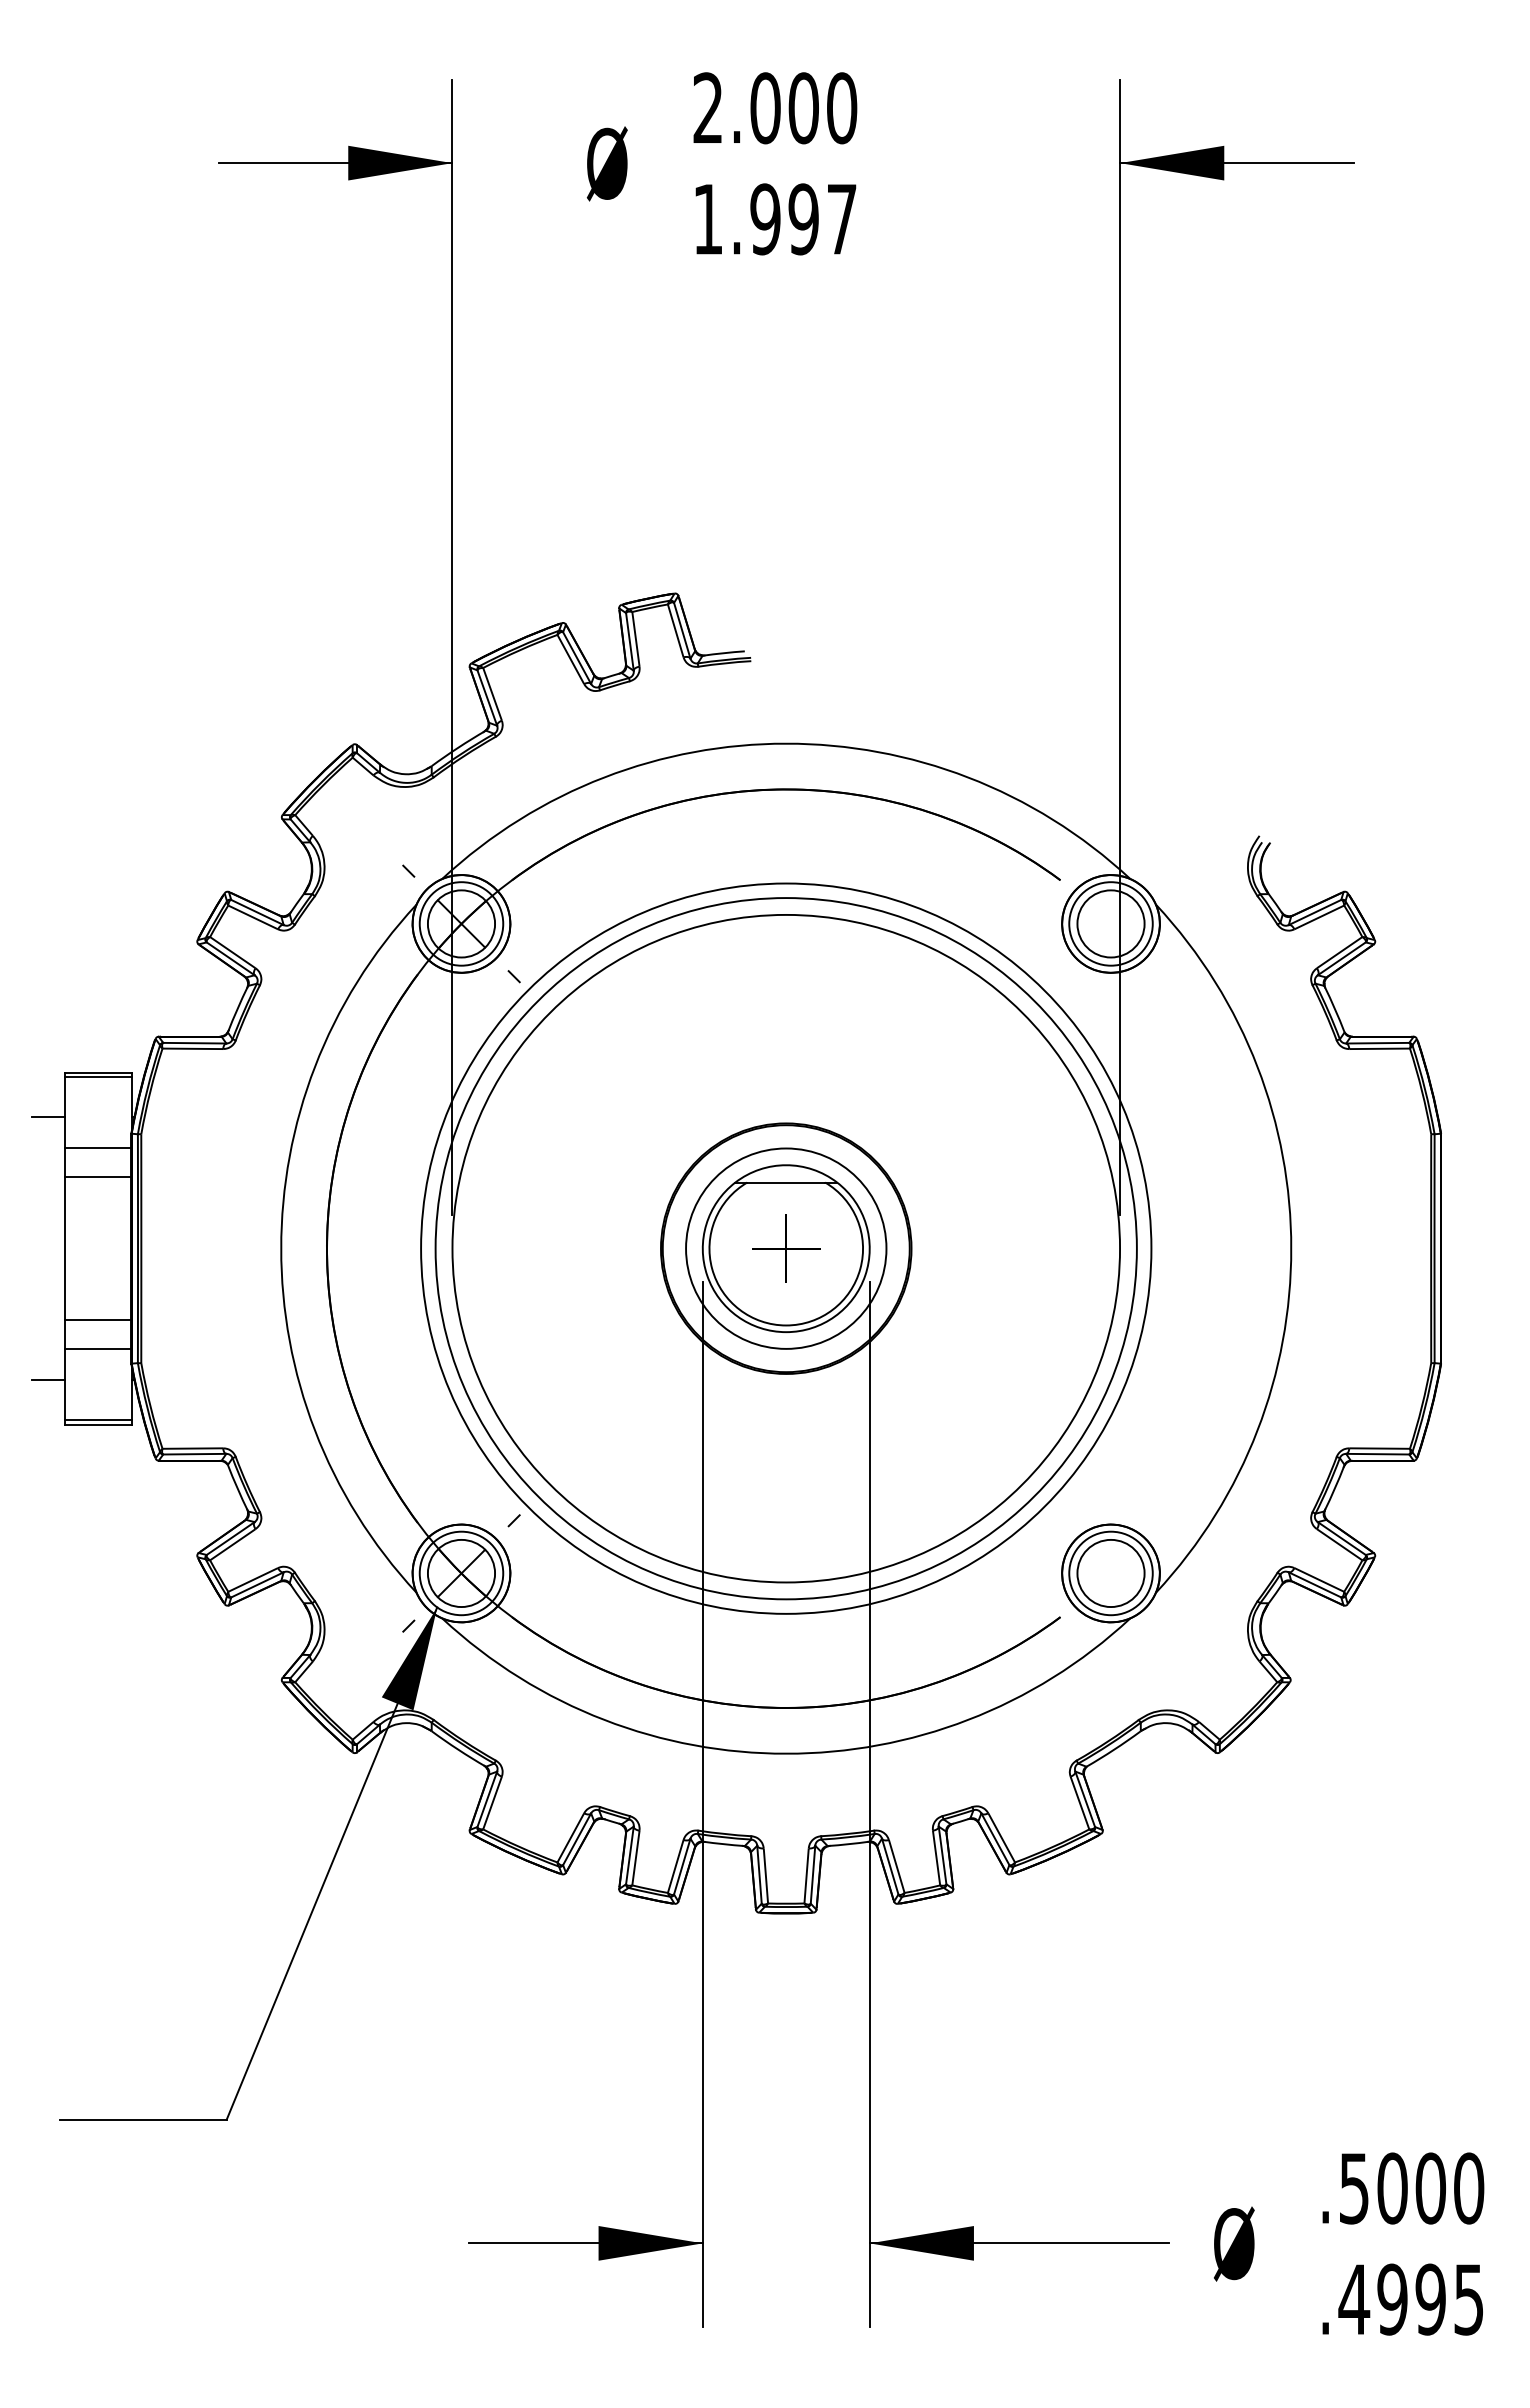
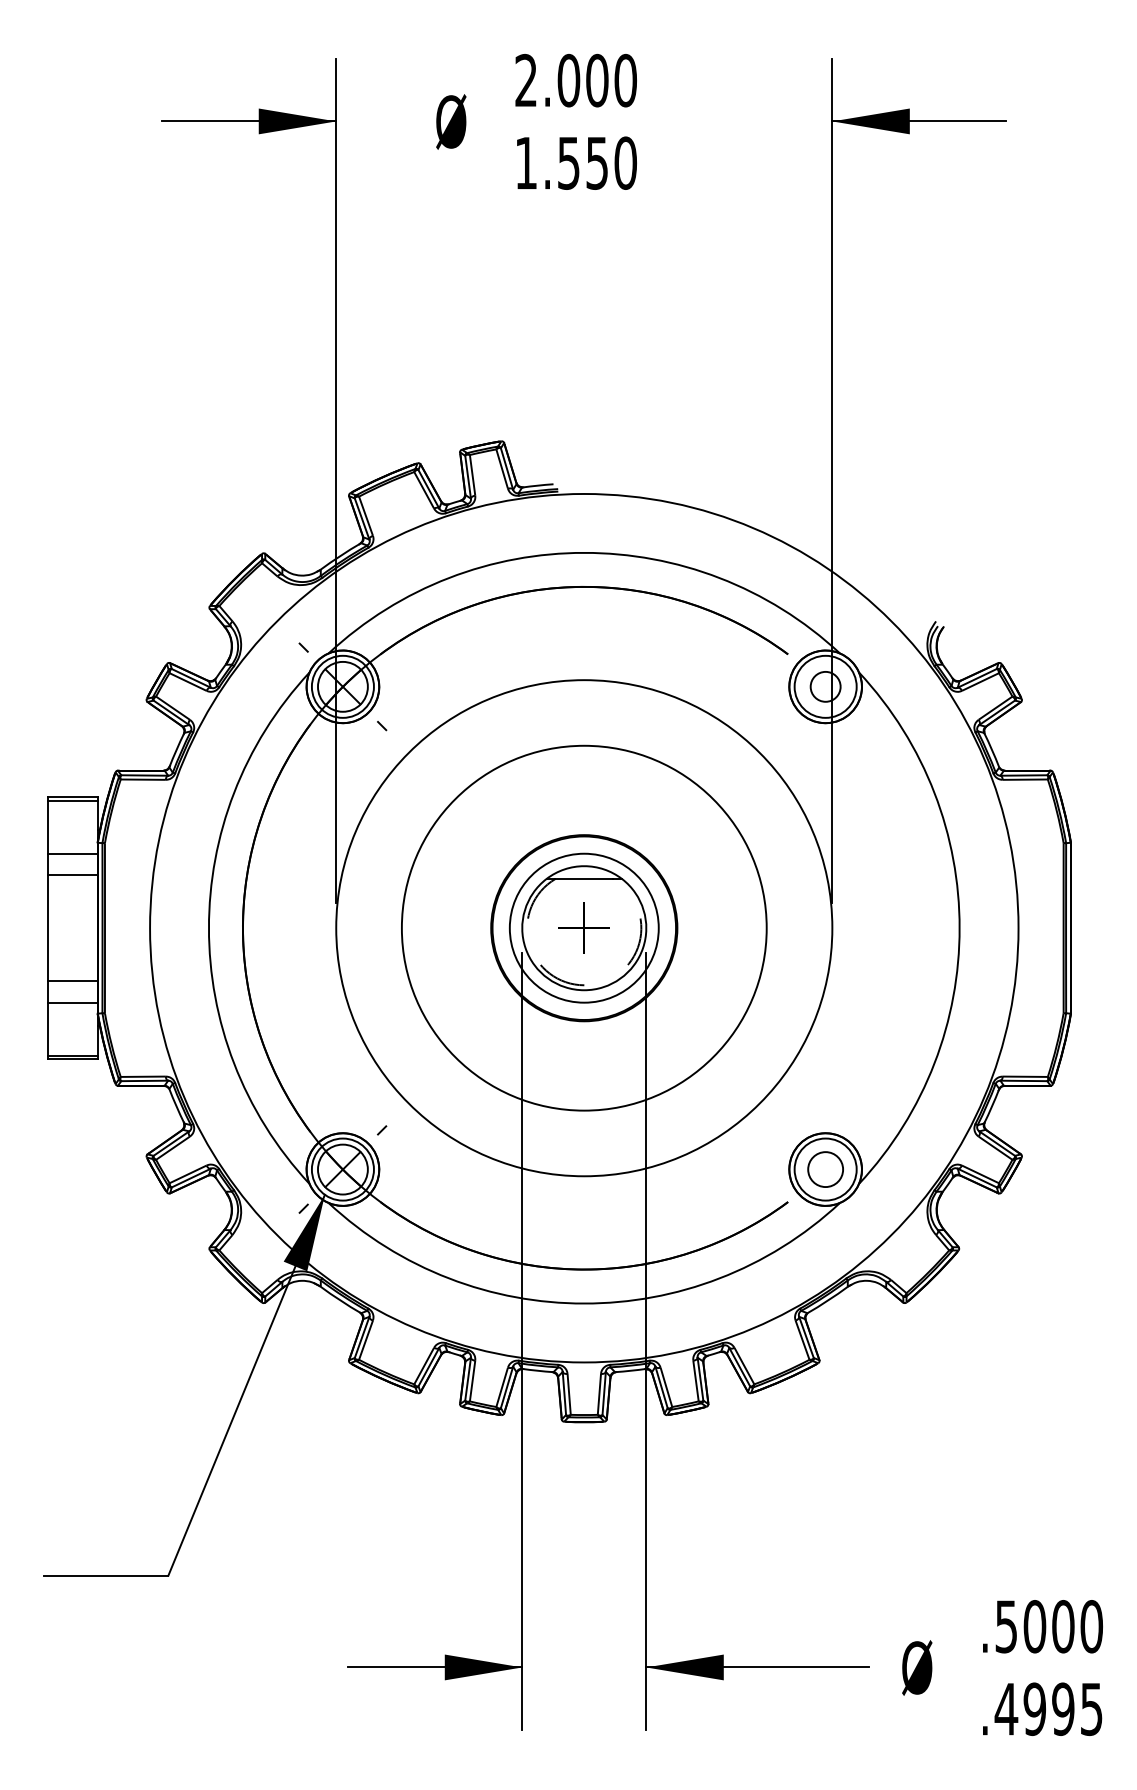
text: (803, 219) -> (597, 163), 1.997 -> 1.550
circle: (1110, 923) -> (825, 686), size x0.6
line: (48, 1117) -> (35, 830), removed
circle: (785, 1248) -> (583, 928), size x0.7
circle: (786, 1248) -> (584, 928), size x1.6
arc: (786, 1325) -> (584, 985), solid -> dashed
line: (48, 1380) -> (35, 1026), removed
circle: (1110, 1573) -> (825, 1169), size x0.7

